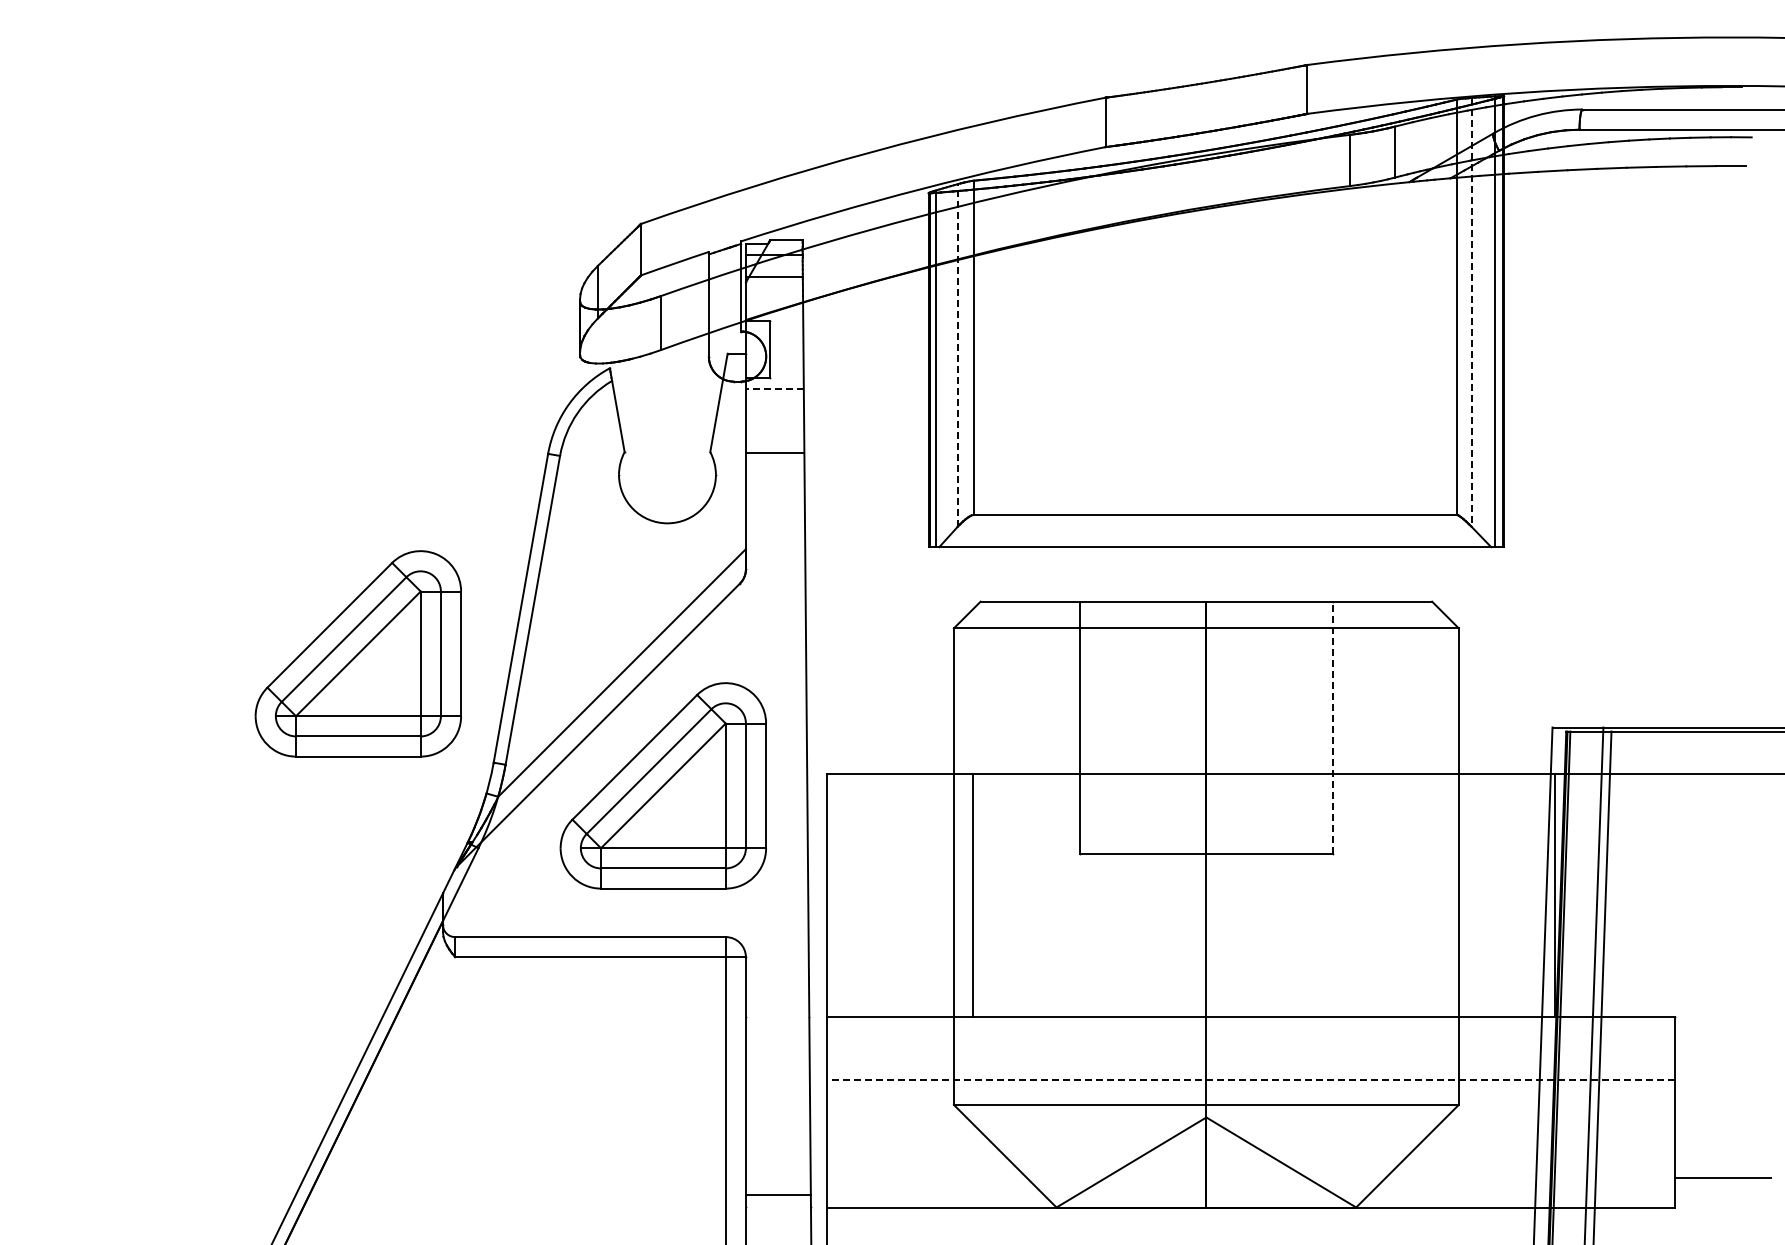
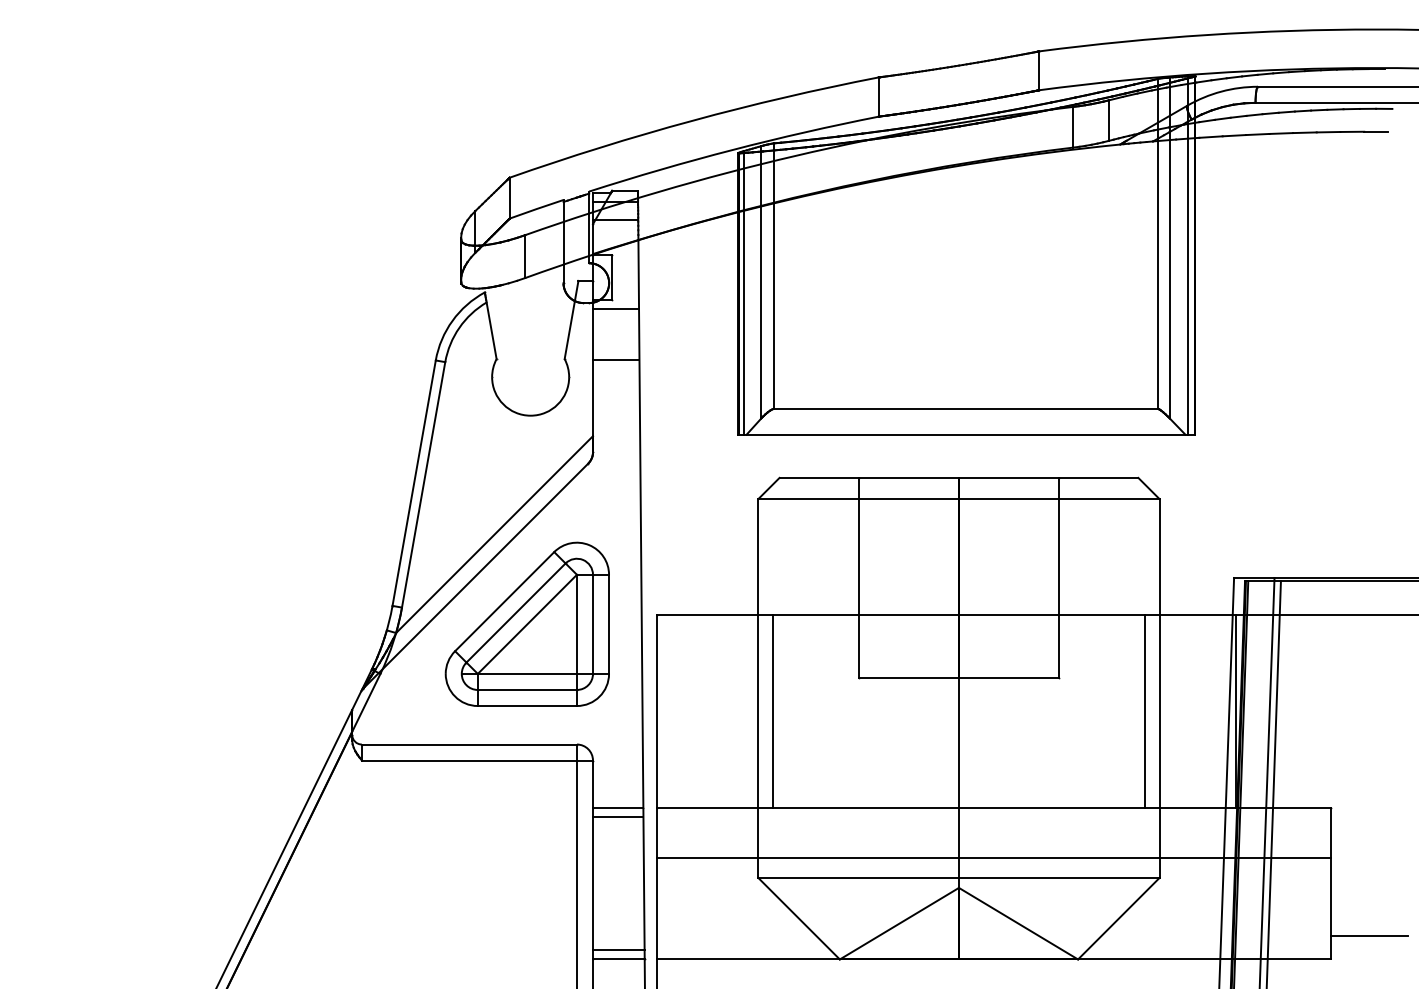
line: (1471, 312) -> (1169, 248), dashed -> solid
line: (957, 354) -> (761, 281), dashed -> solid
line: (774, 388) -> (615, 308), dashed -> solid
part: (357, 653) -> (284, 519), removed
line: (1332, 727) -> (1059, 577), dashed -> solid
line: (1439, 895) -> (1144, 711), added
line: (777, 1016) -> (618, 807), added
line: (777, 1028) -> (618, 817), added
line: (1250, 1080) -> (994, 858), dashed -> solid
line: (777, 1207) -> (618, 959), added

